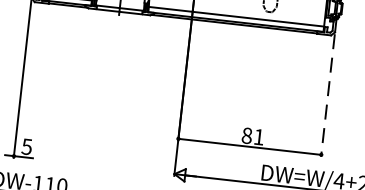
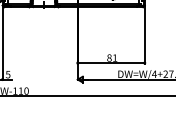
line: (327, 95) -> (144, 35), dashed -> solid

